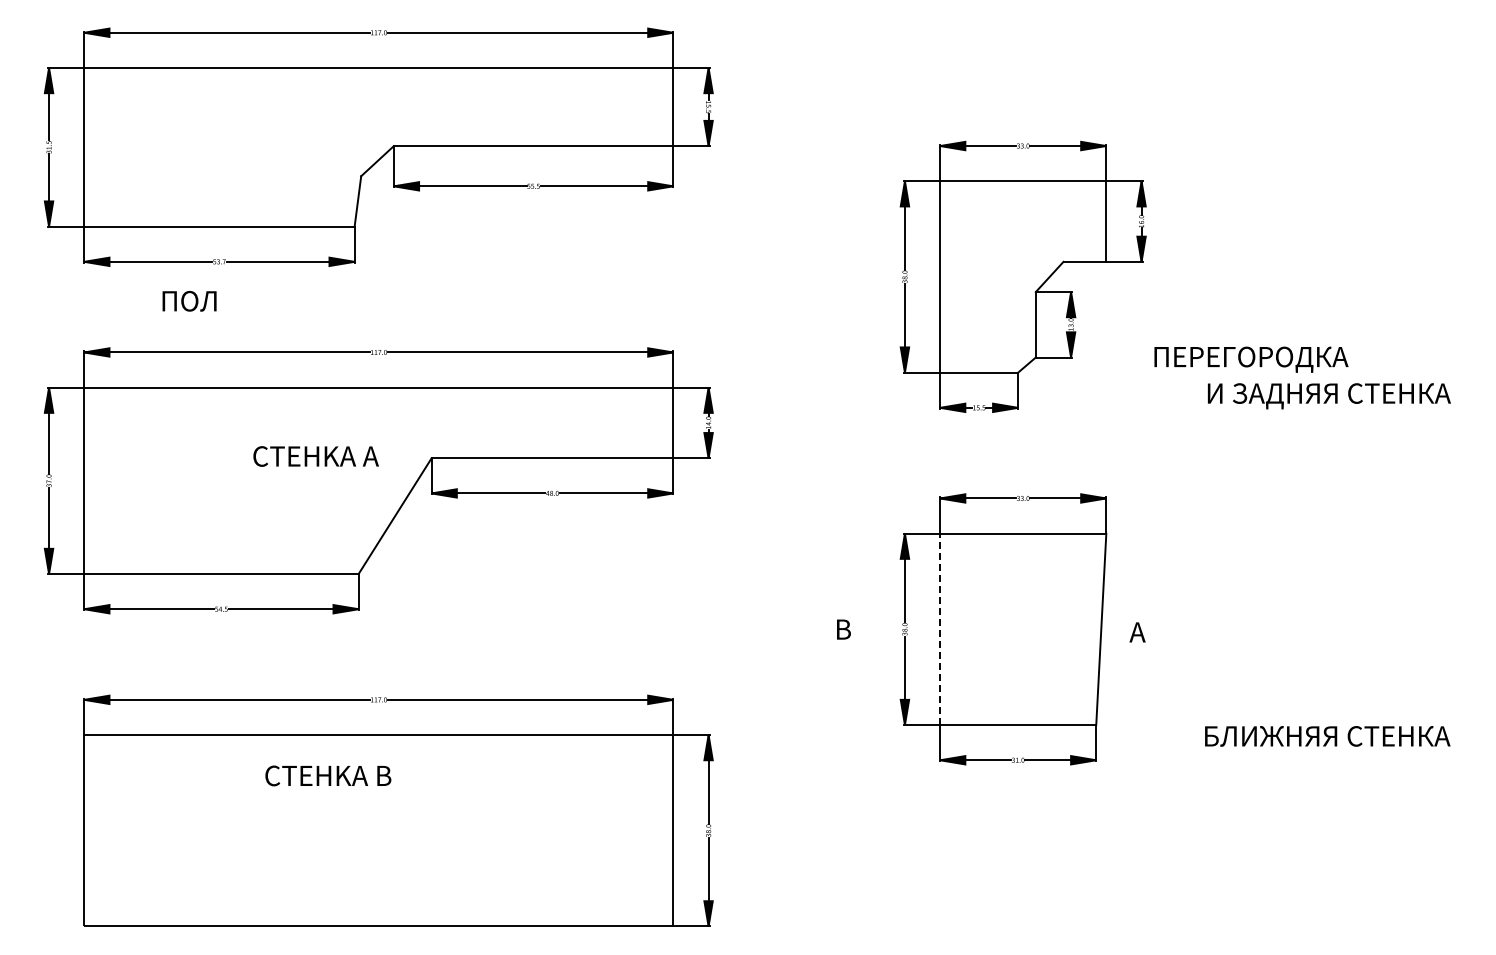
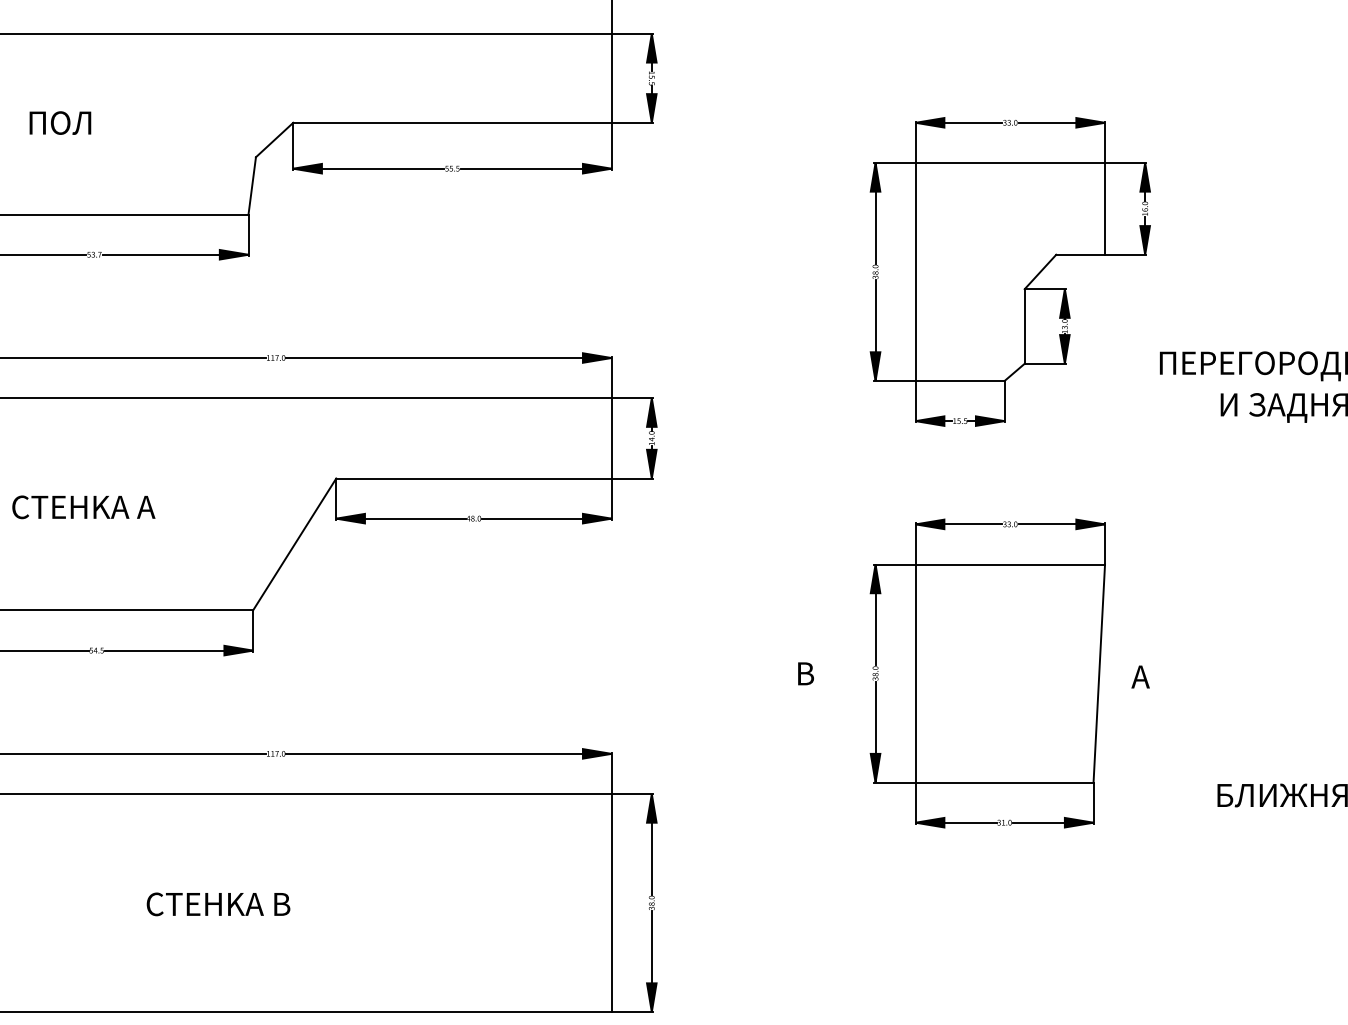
text: (189, 301) -> (60, 123), moved
text: (315, 456) -> (83, 507), moved
line: (940, 629) -> (916, 673), dashed -> solid
text: (328, 775) -> (218, 903), moved

